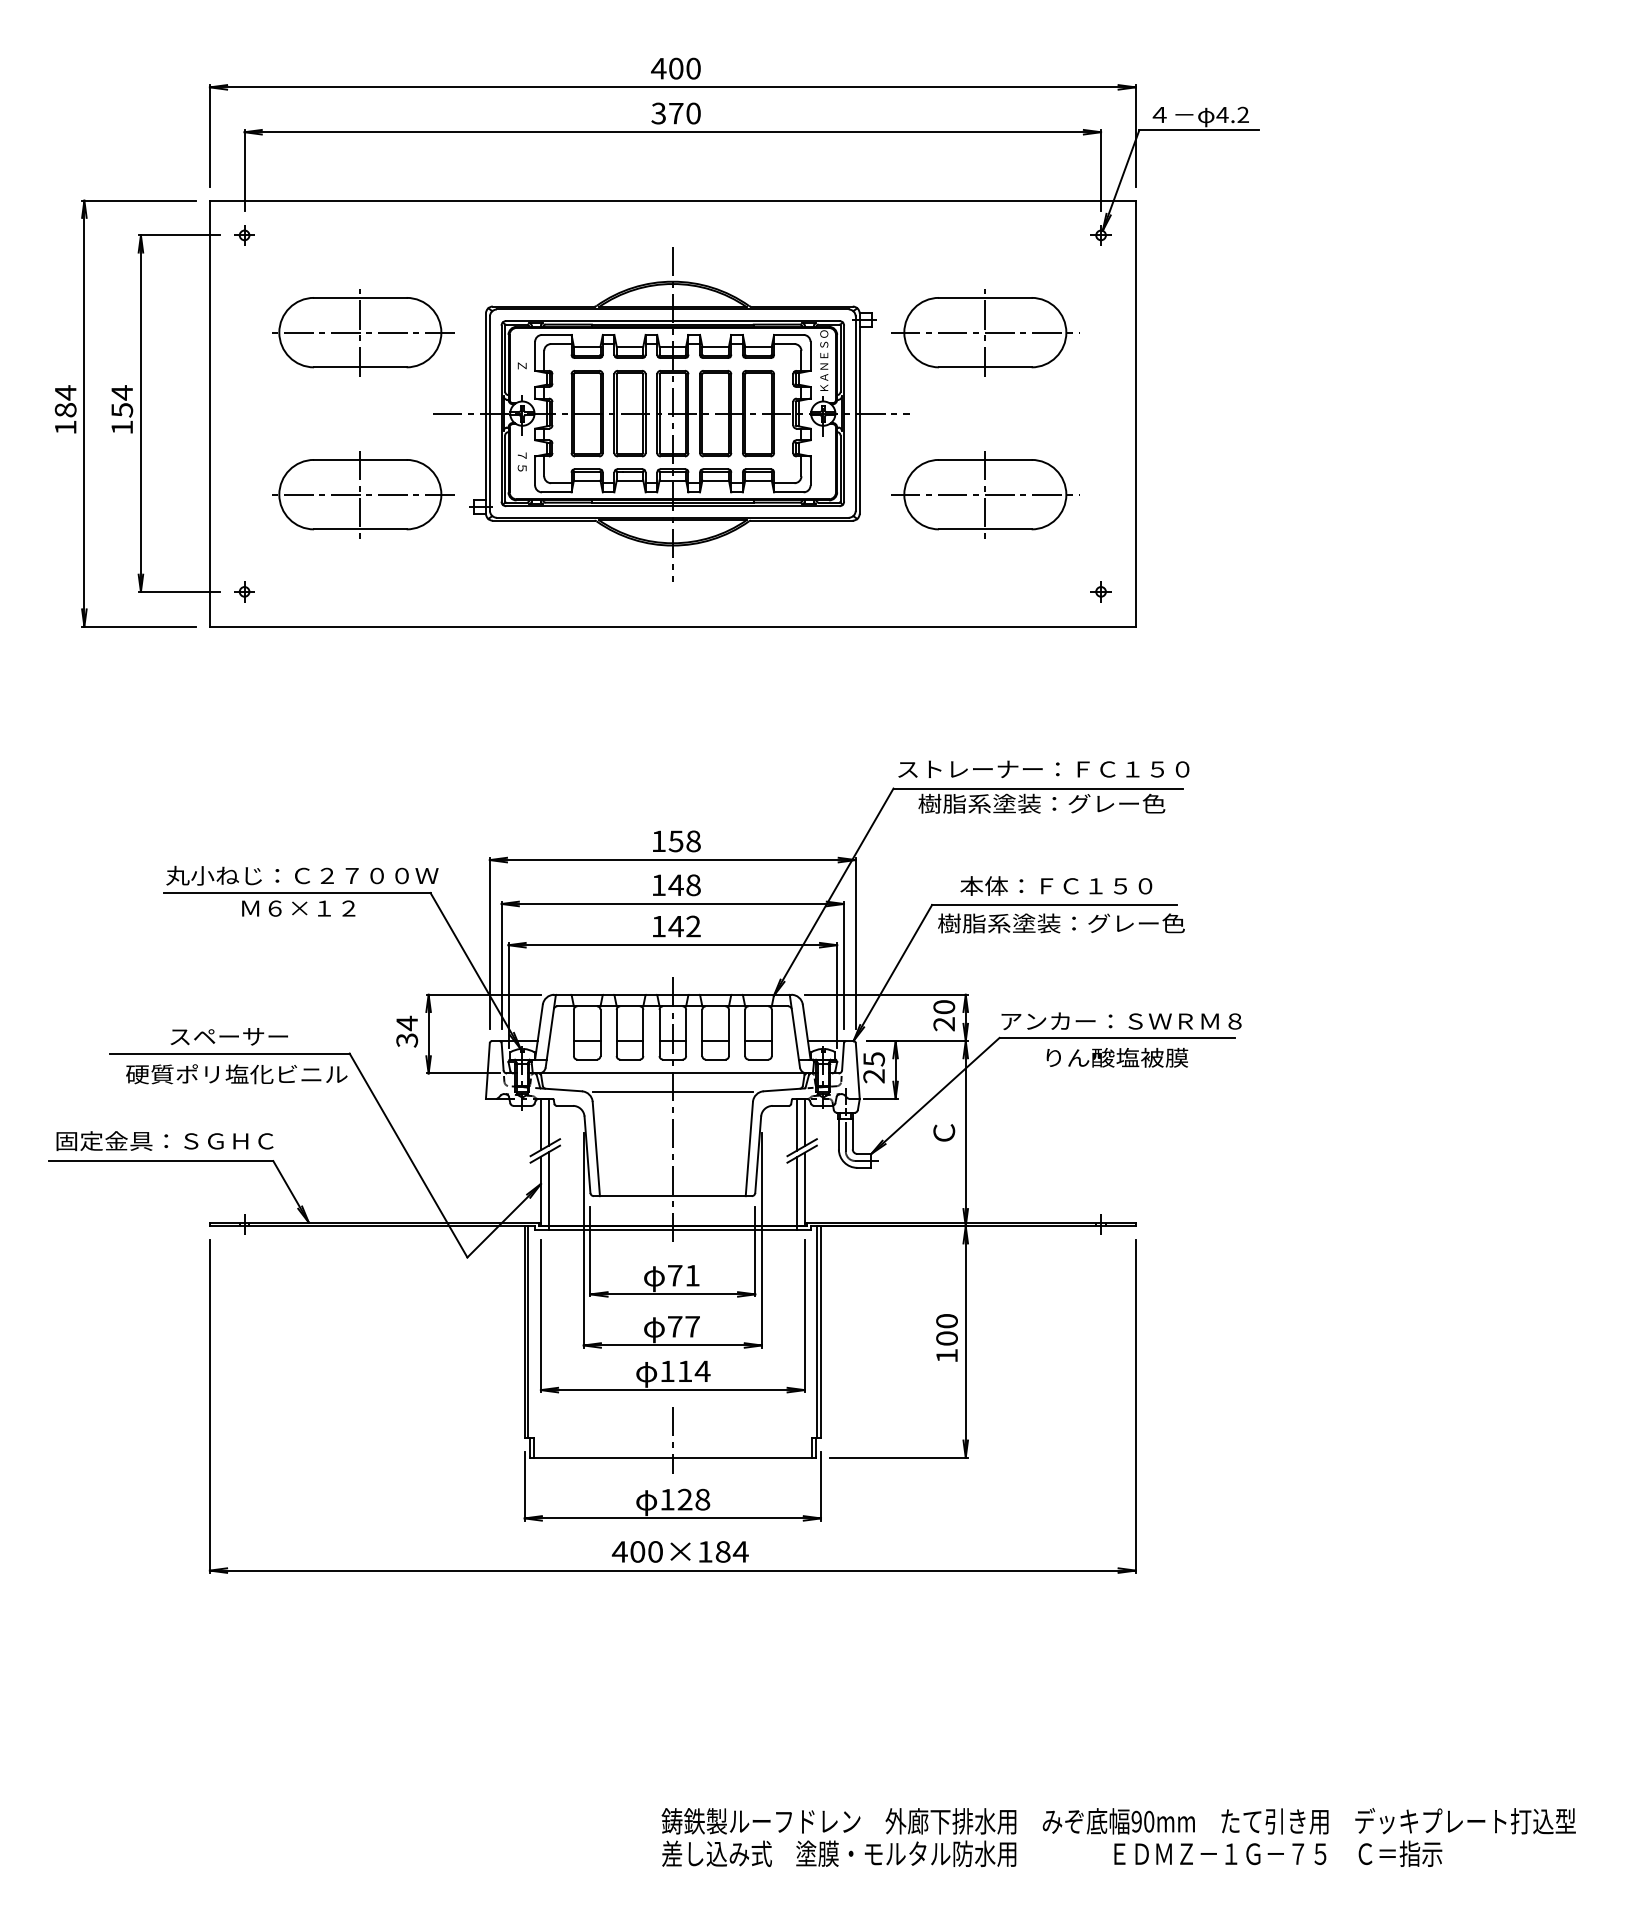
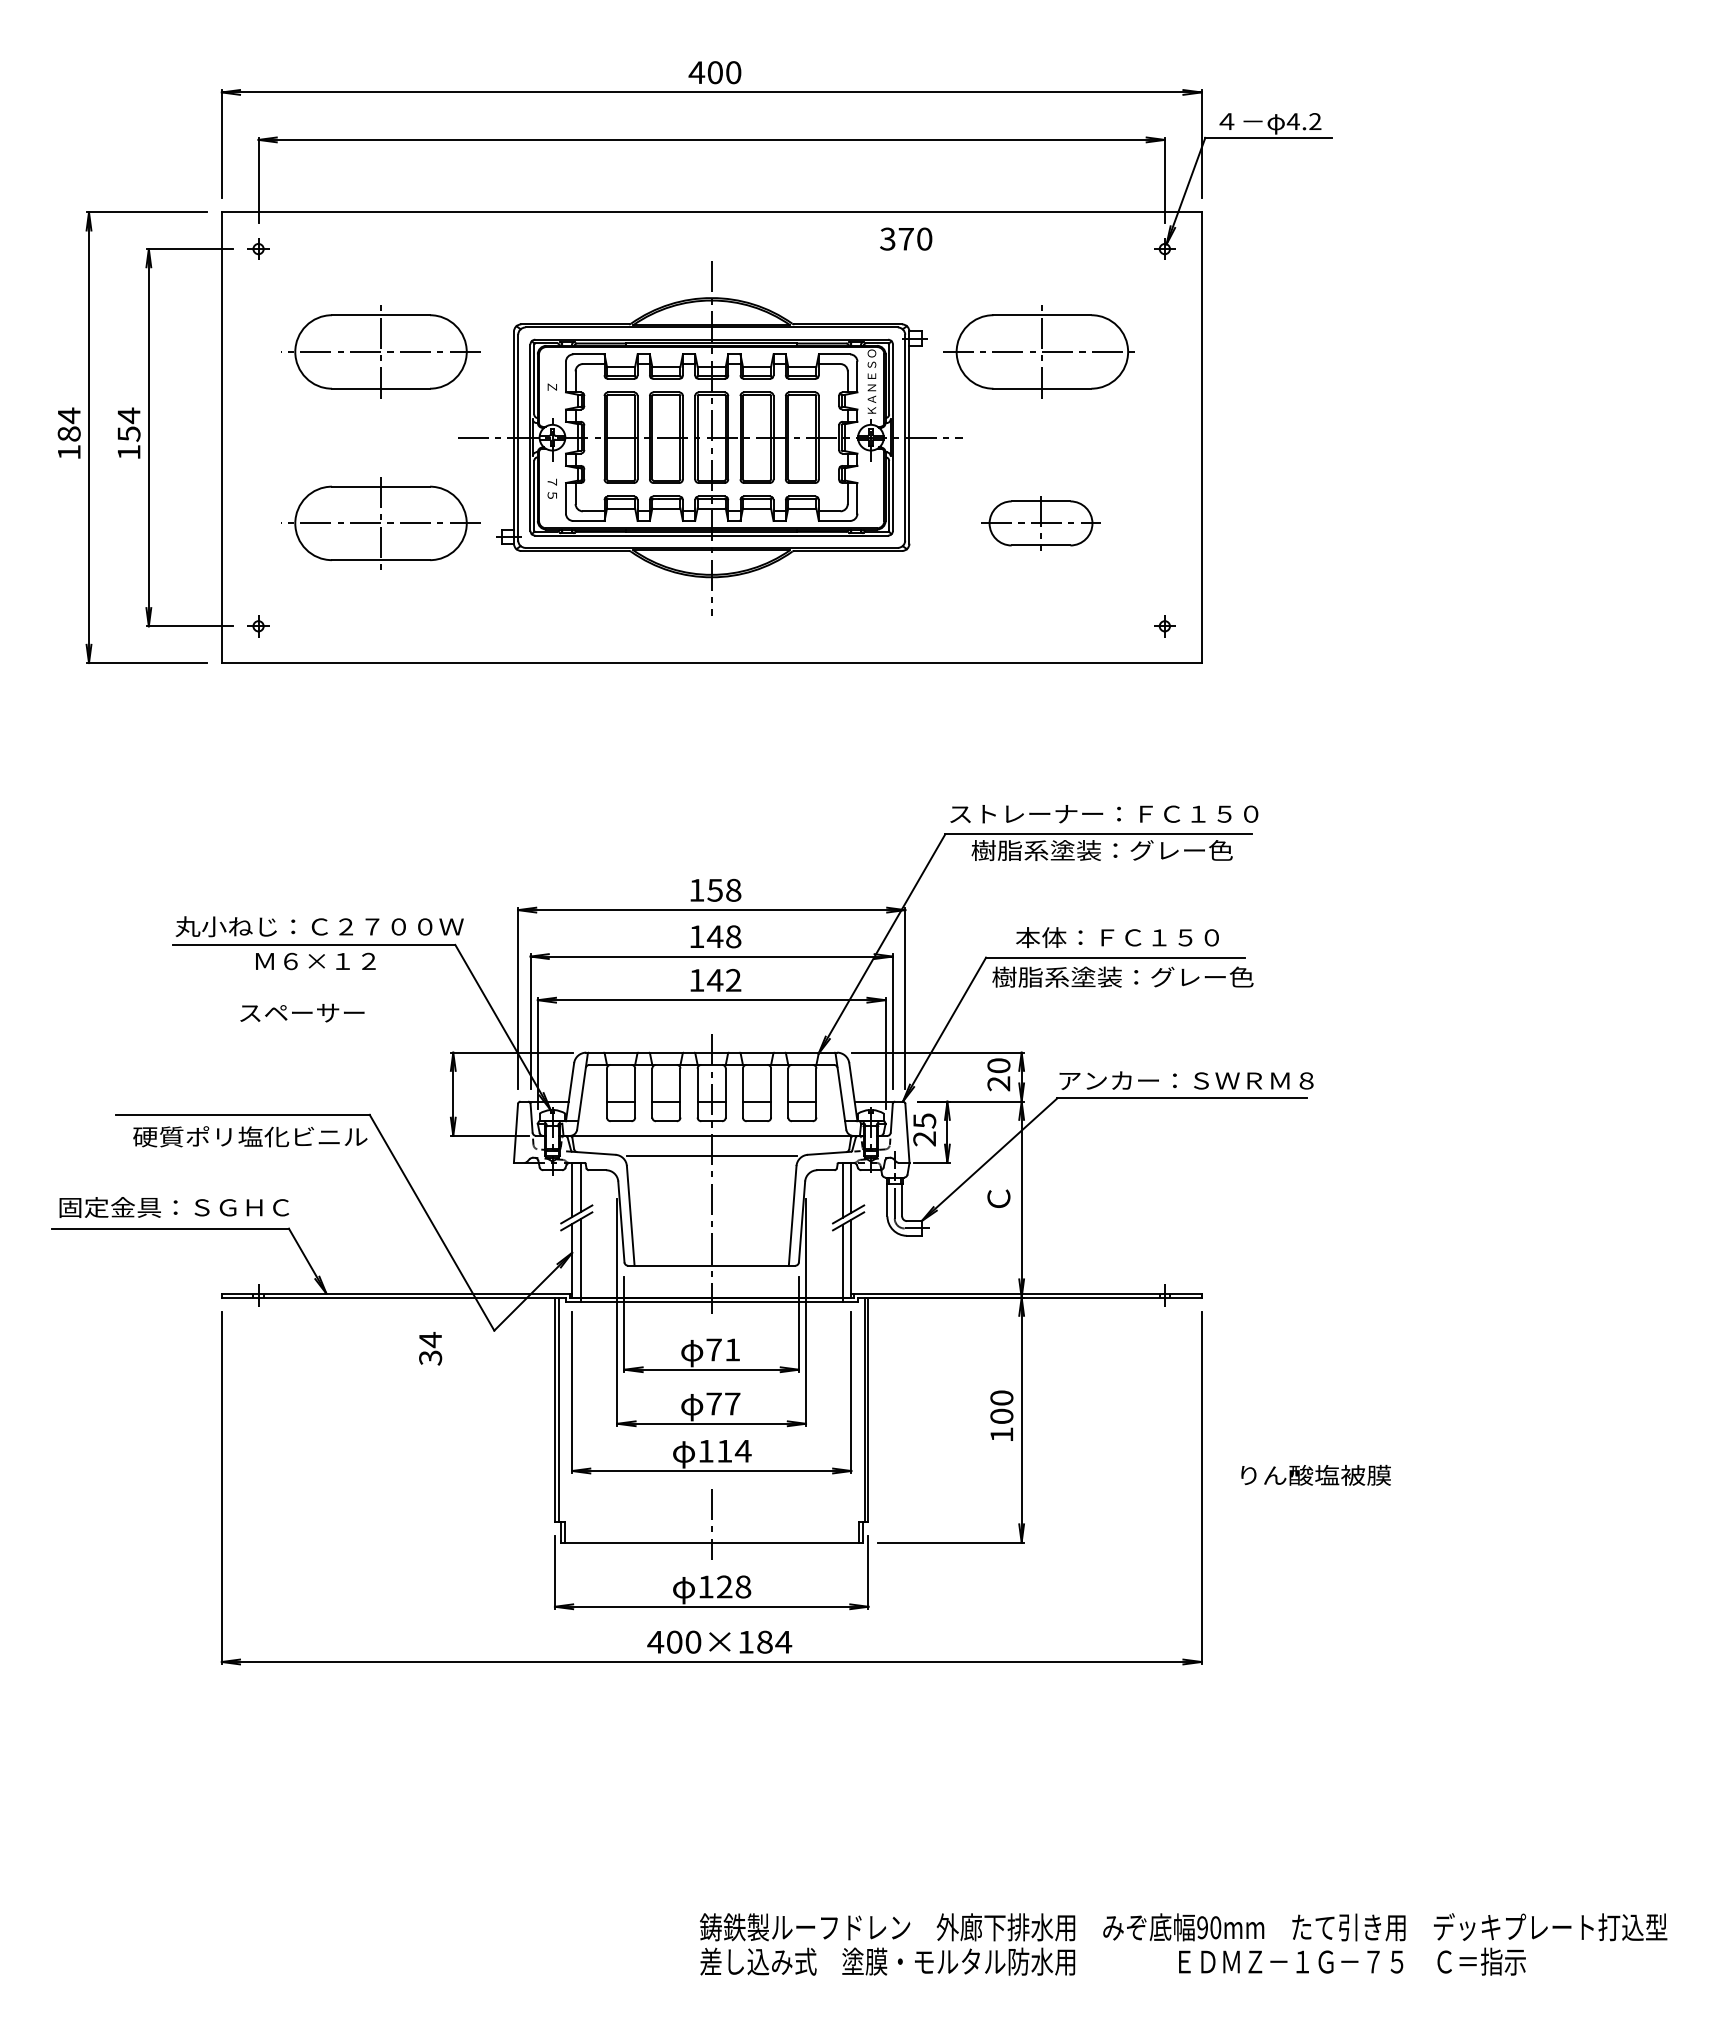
text: (676, 112) -> (906, 238), moved
part: (981, 494) -> (1038, 523), size x0.6
text: (407, 1031) -> (430, 1348), moved
text: (229, 1036) -> (302, 1012), moved
text: (1116, 1057) -> (1315, 1474), moved

